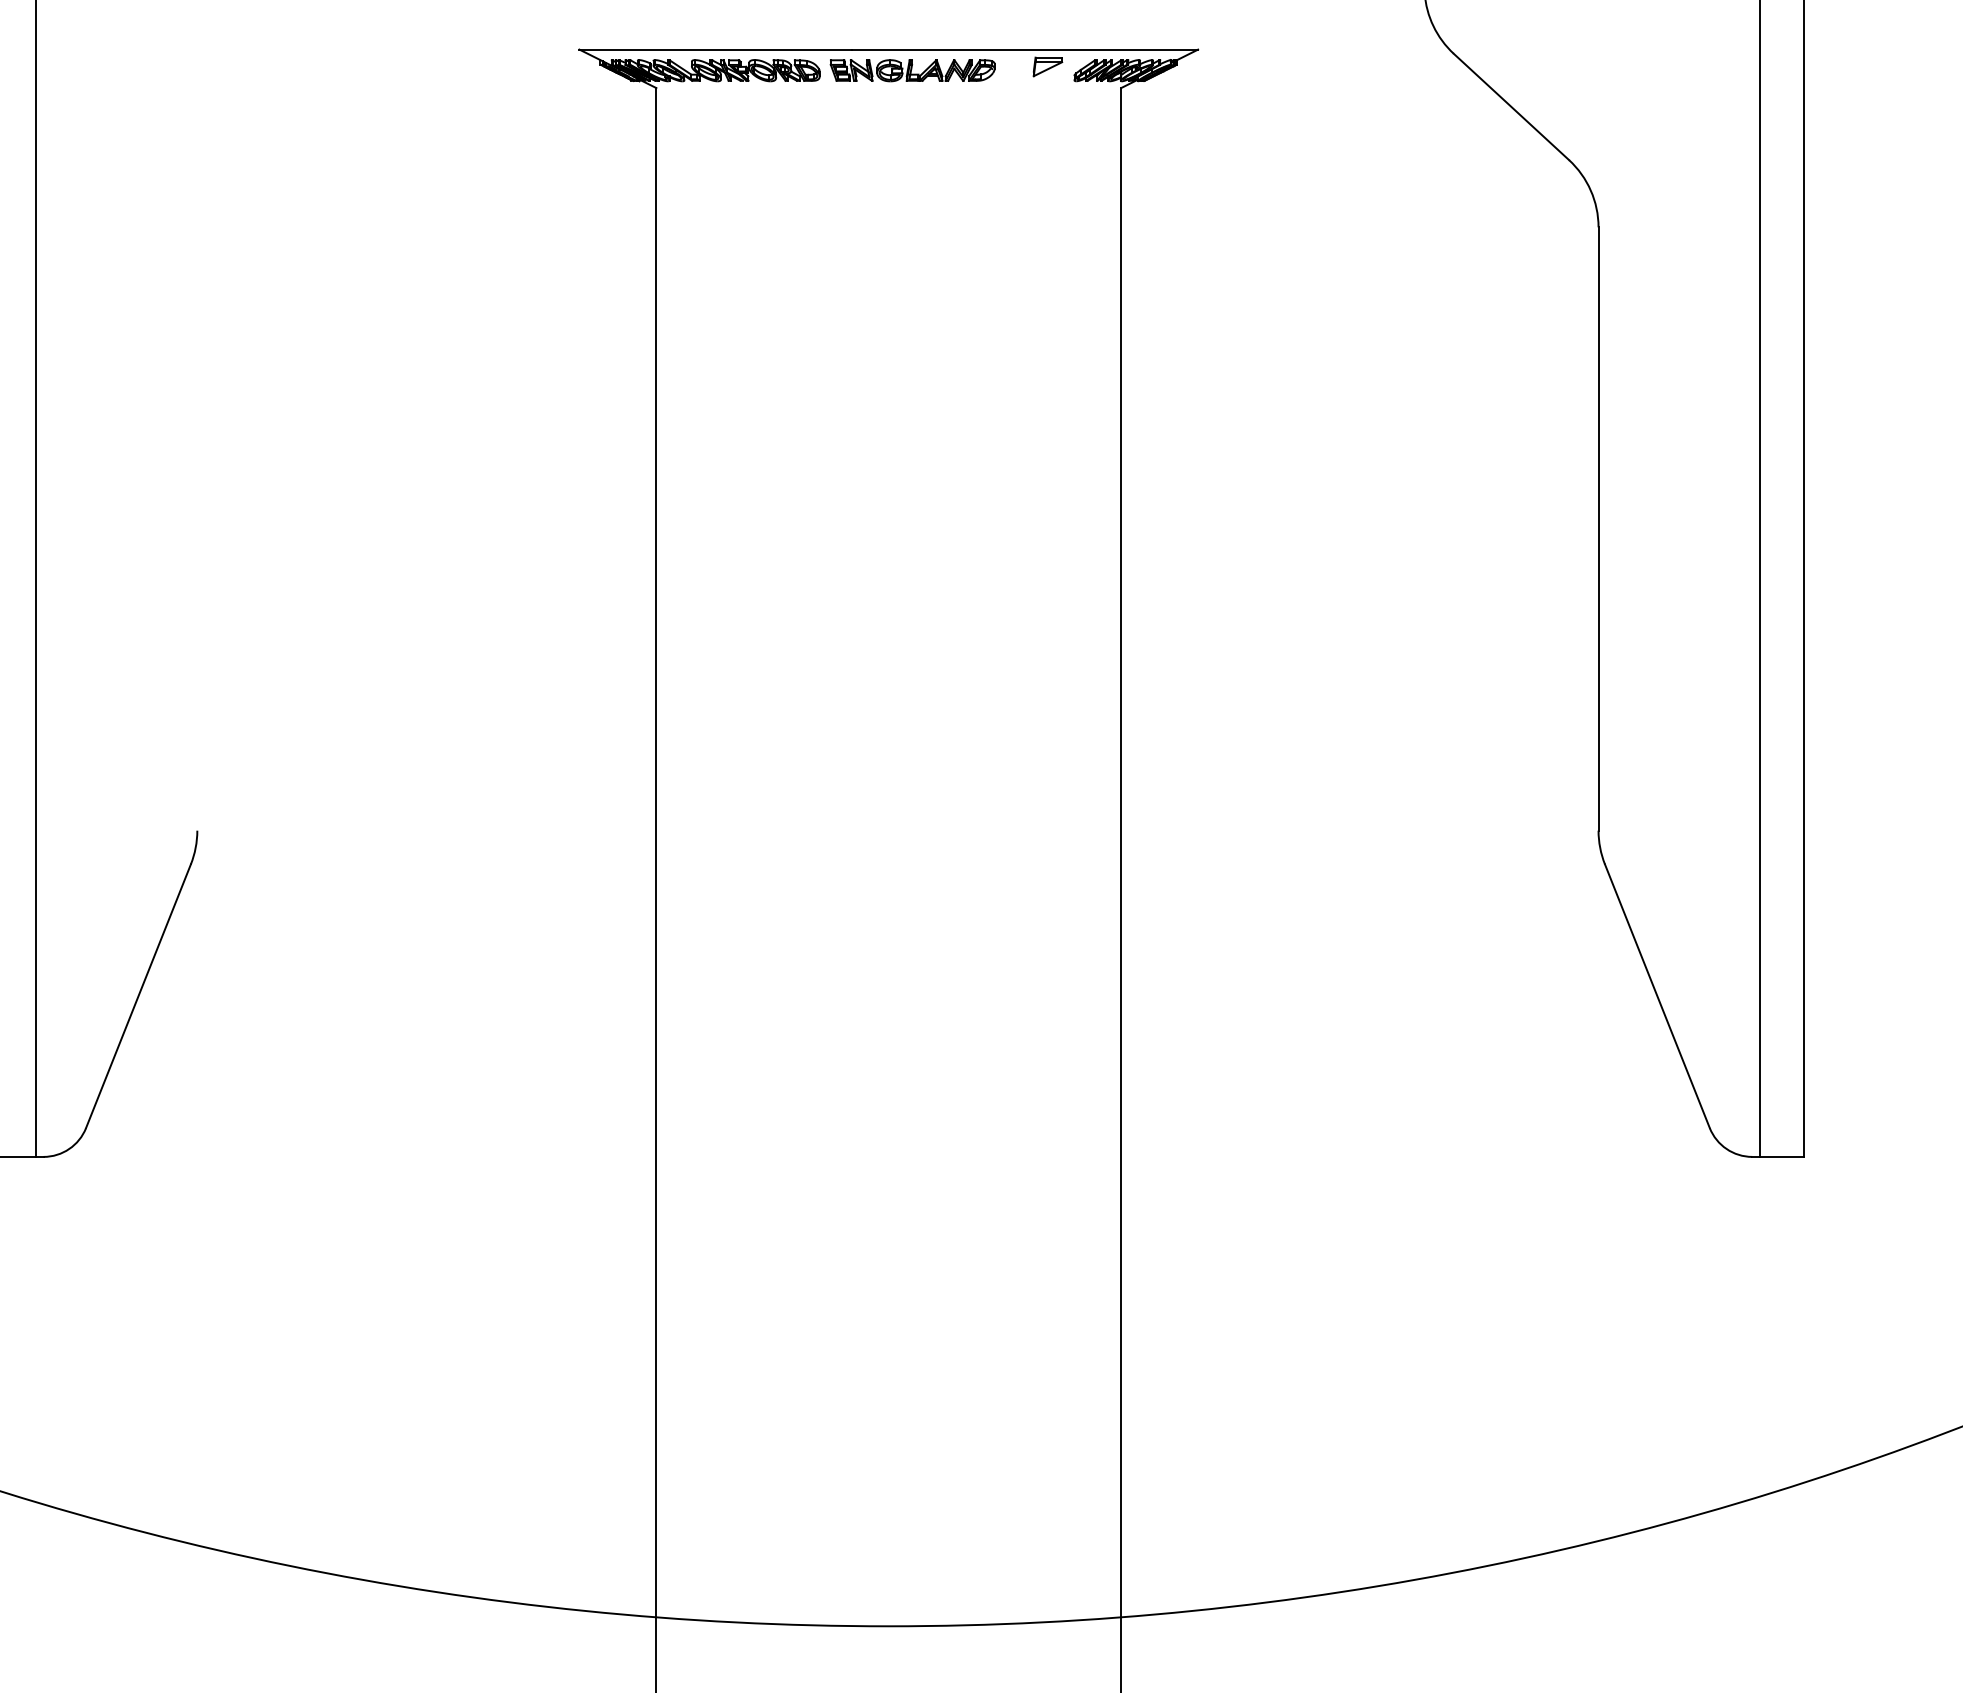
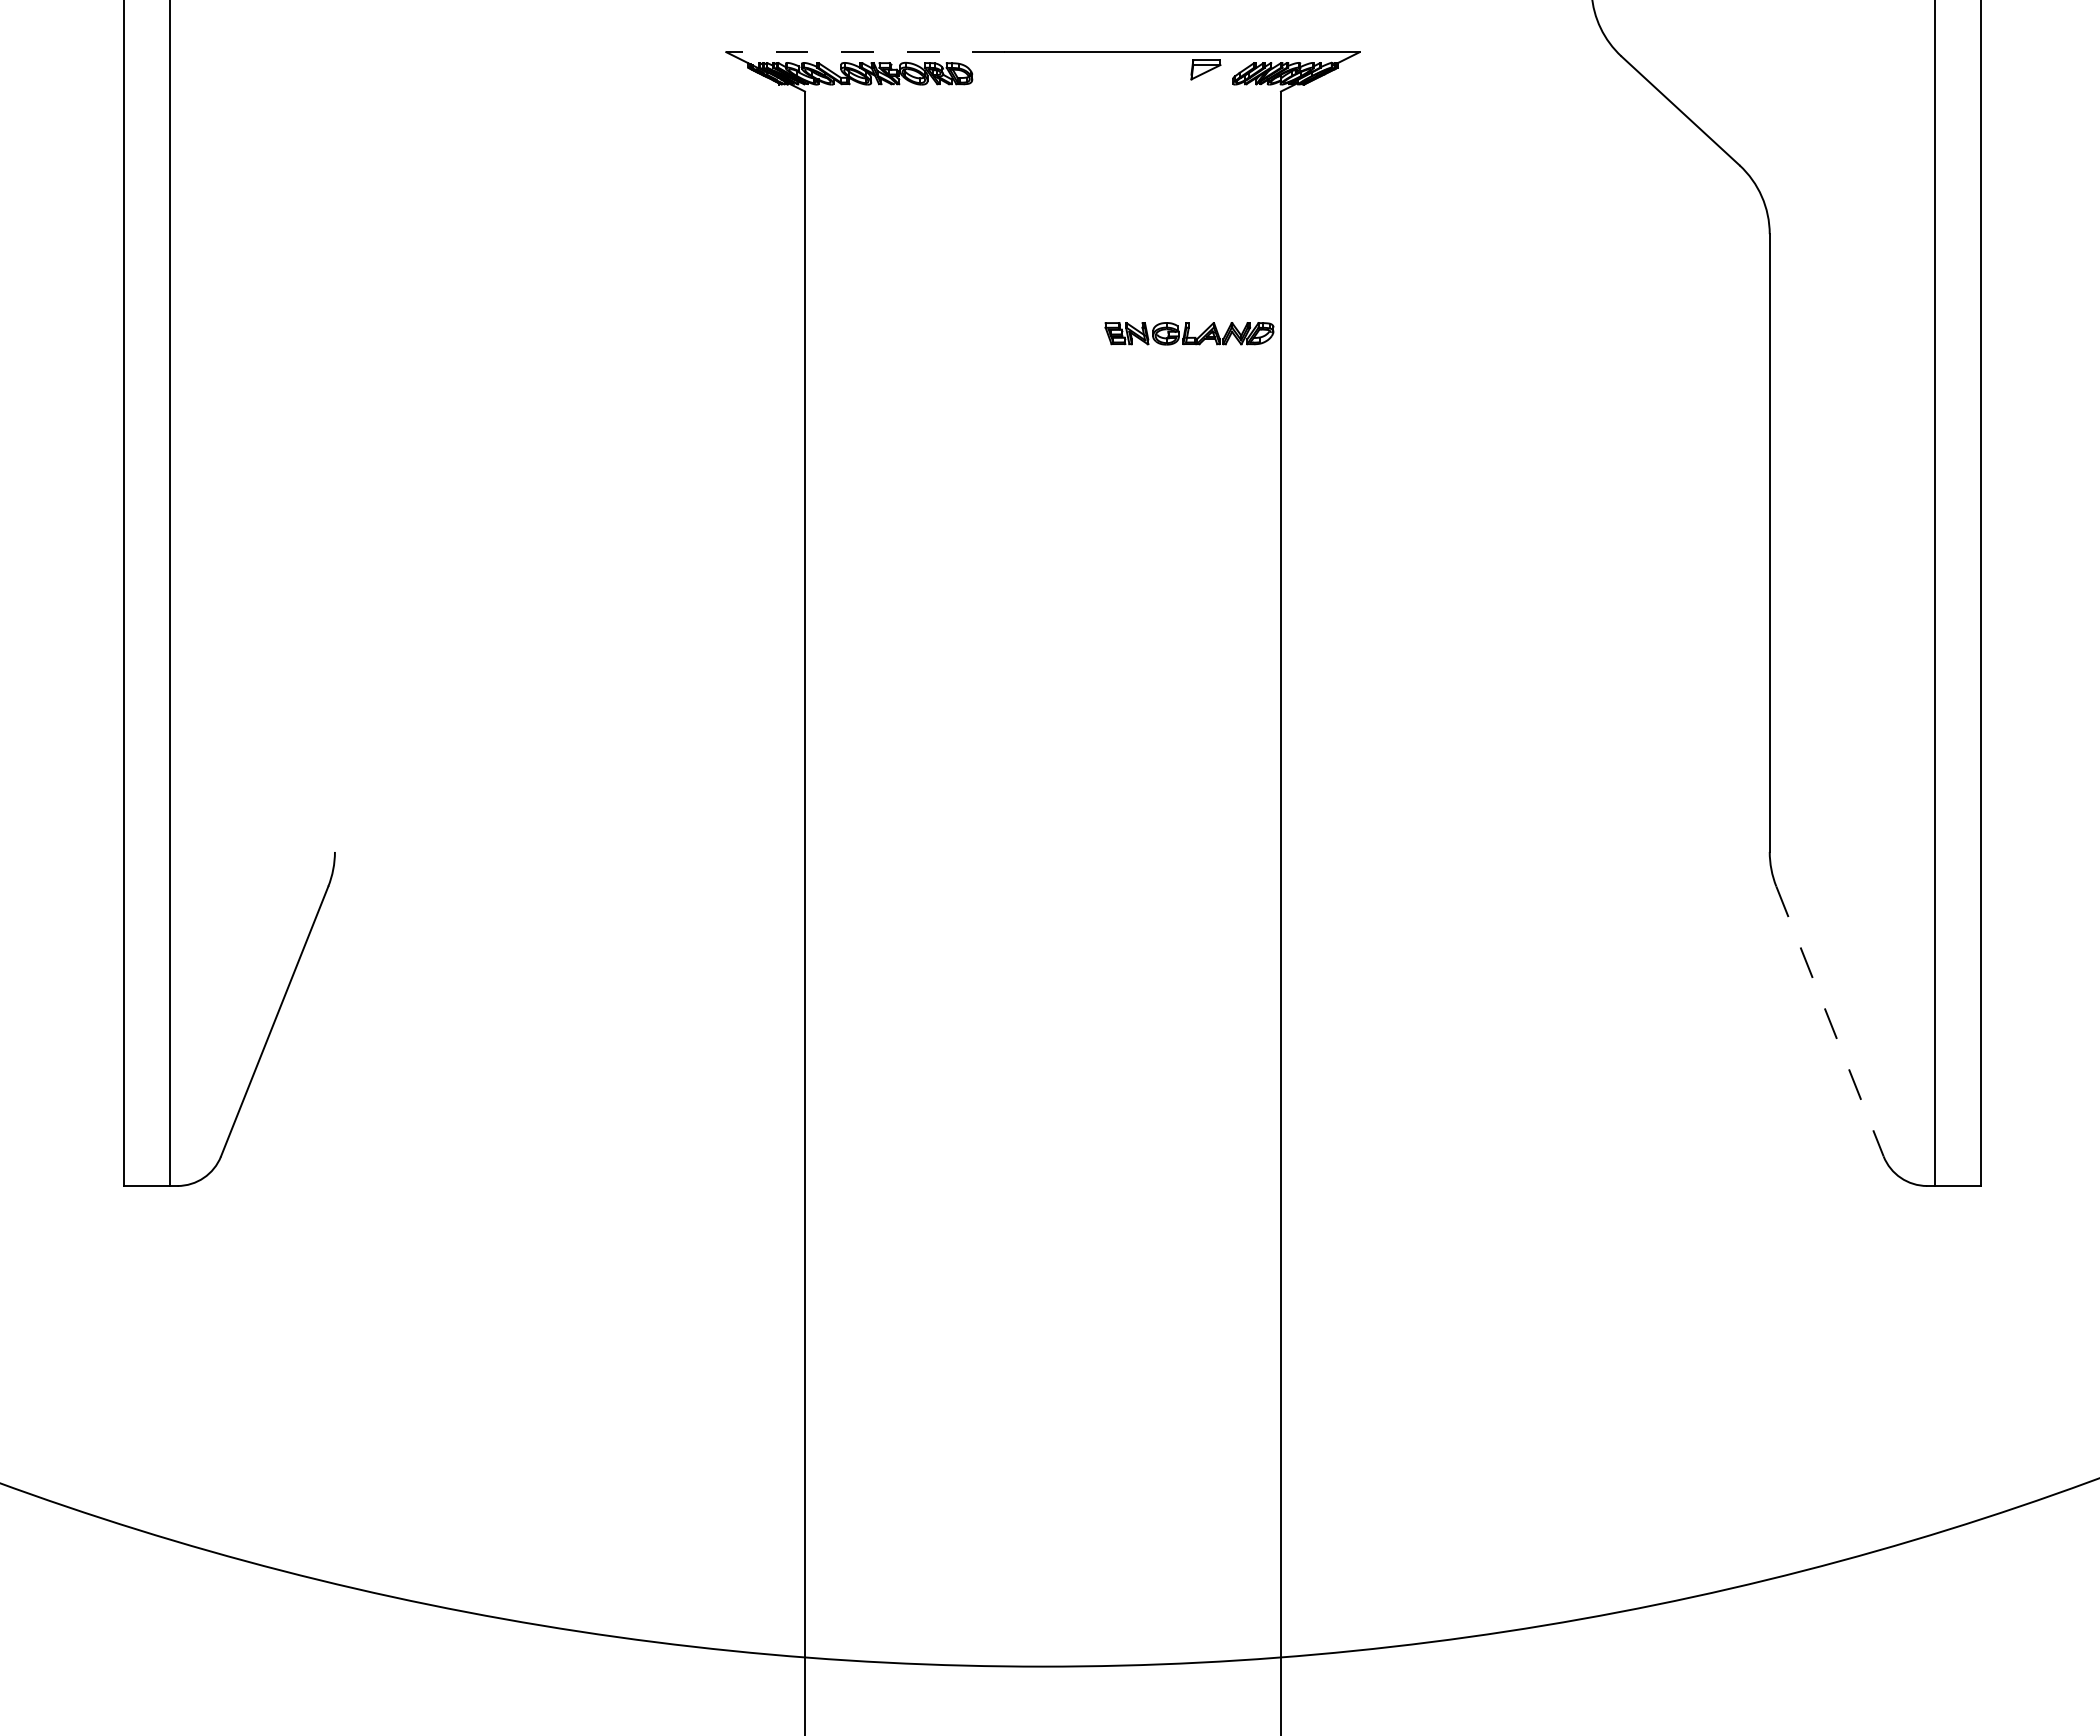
line: (715, 49) -> (865, 52), solid -> dashed
part: (912, 70) -> (1189, 333), moved
line: (1657, 996) -> (1830, 1021), solid -> dashed

